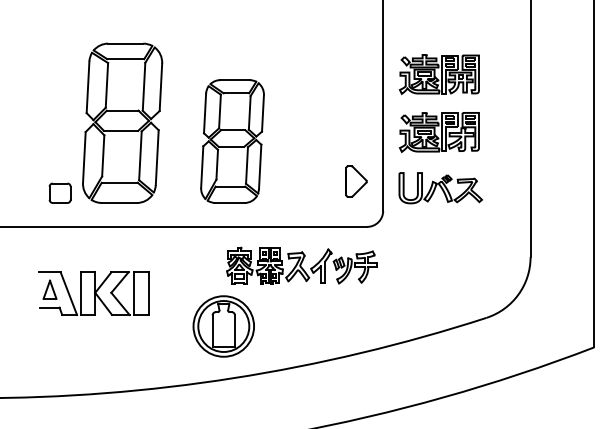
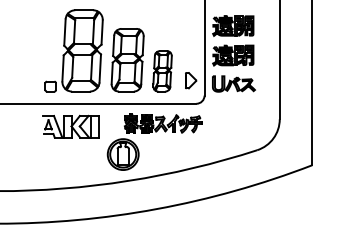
part: (104, 122) -> (73, 50), moved
part: (300, 163) -> (162, 71), added
part: (93, 292) -> (70, 126), moved

